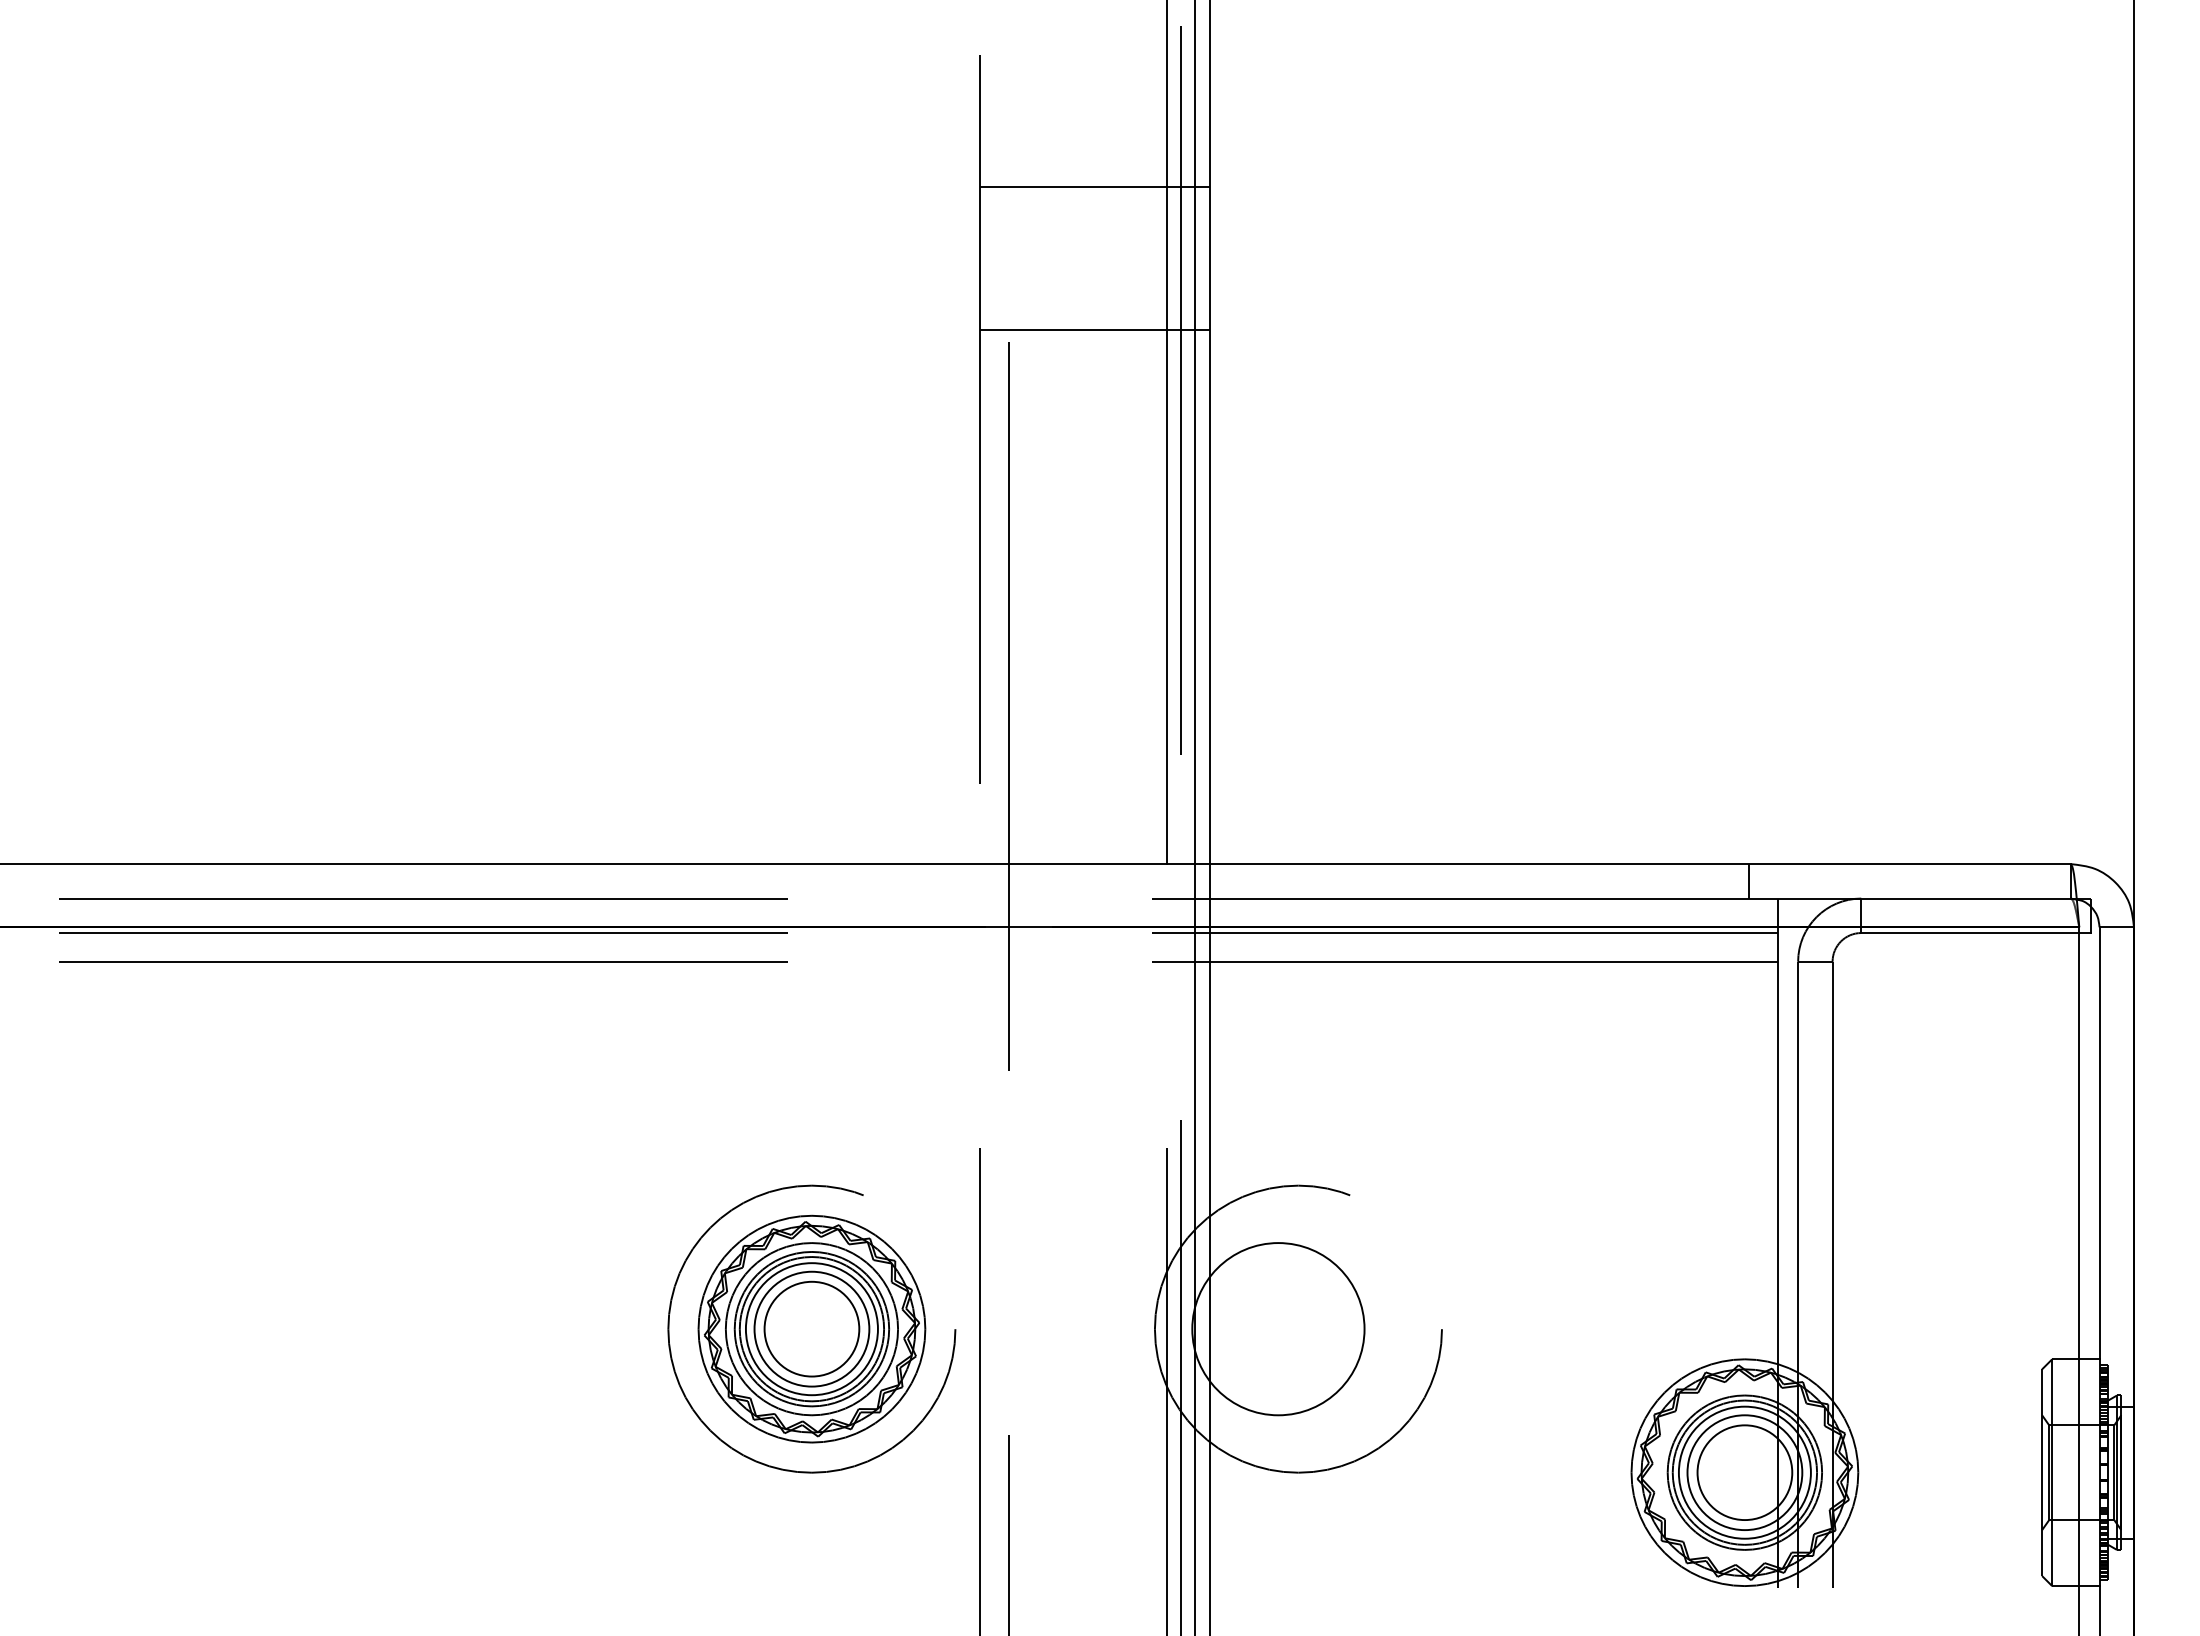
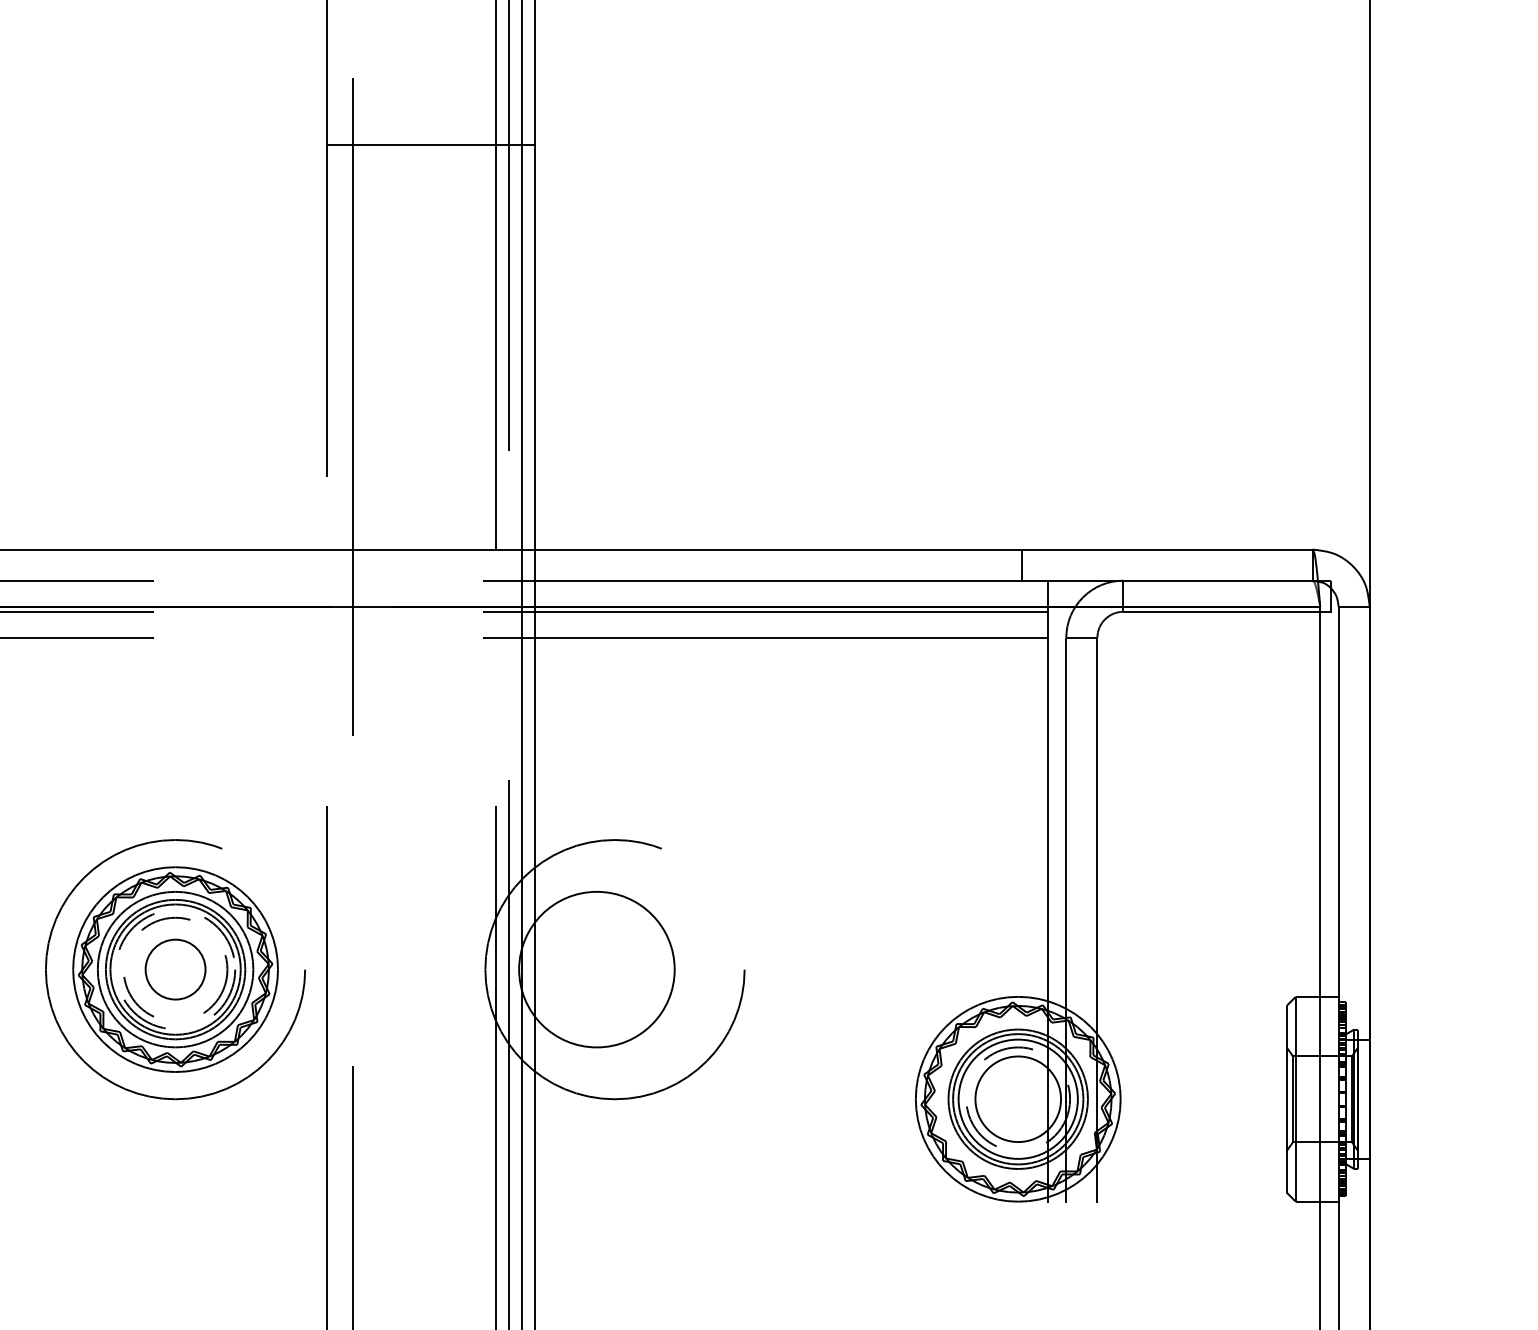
line: (1094, 330) -> (430, 145), moved
circle: (811, 1328) -> (175, 969), size x0.7
circle: (811, 1328) -> (175, 969), solid -> dashed
circle: (811, 1329) -> (175, 969), solid -> dashed
circle: (1744, 1472) -> (1017, 1099), solid -> dashed

